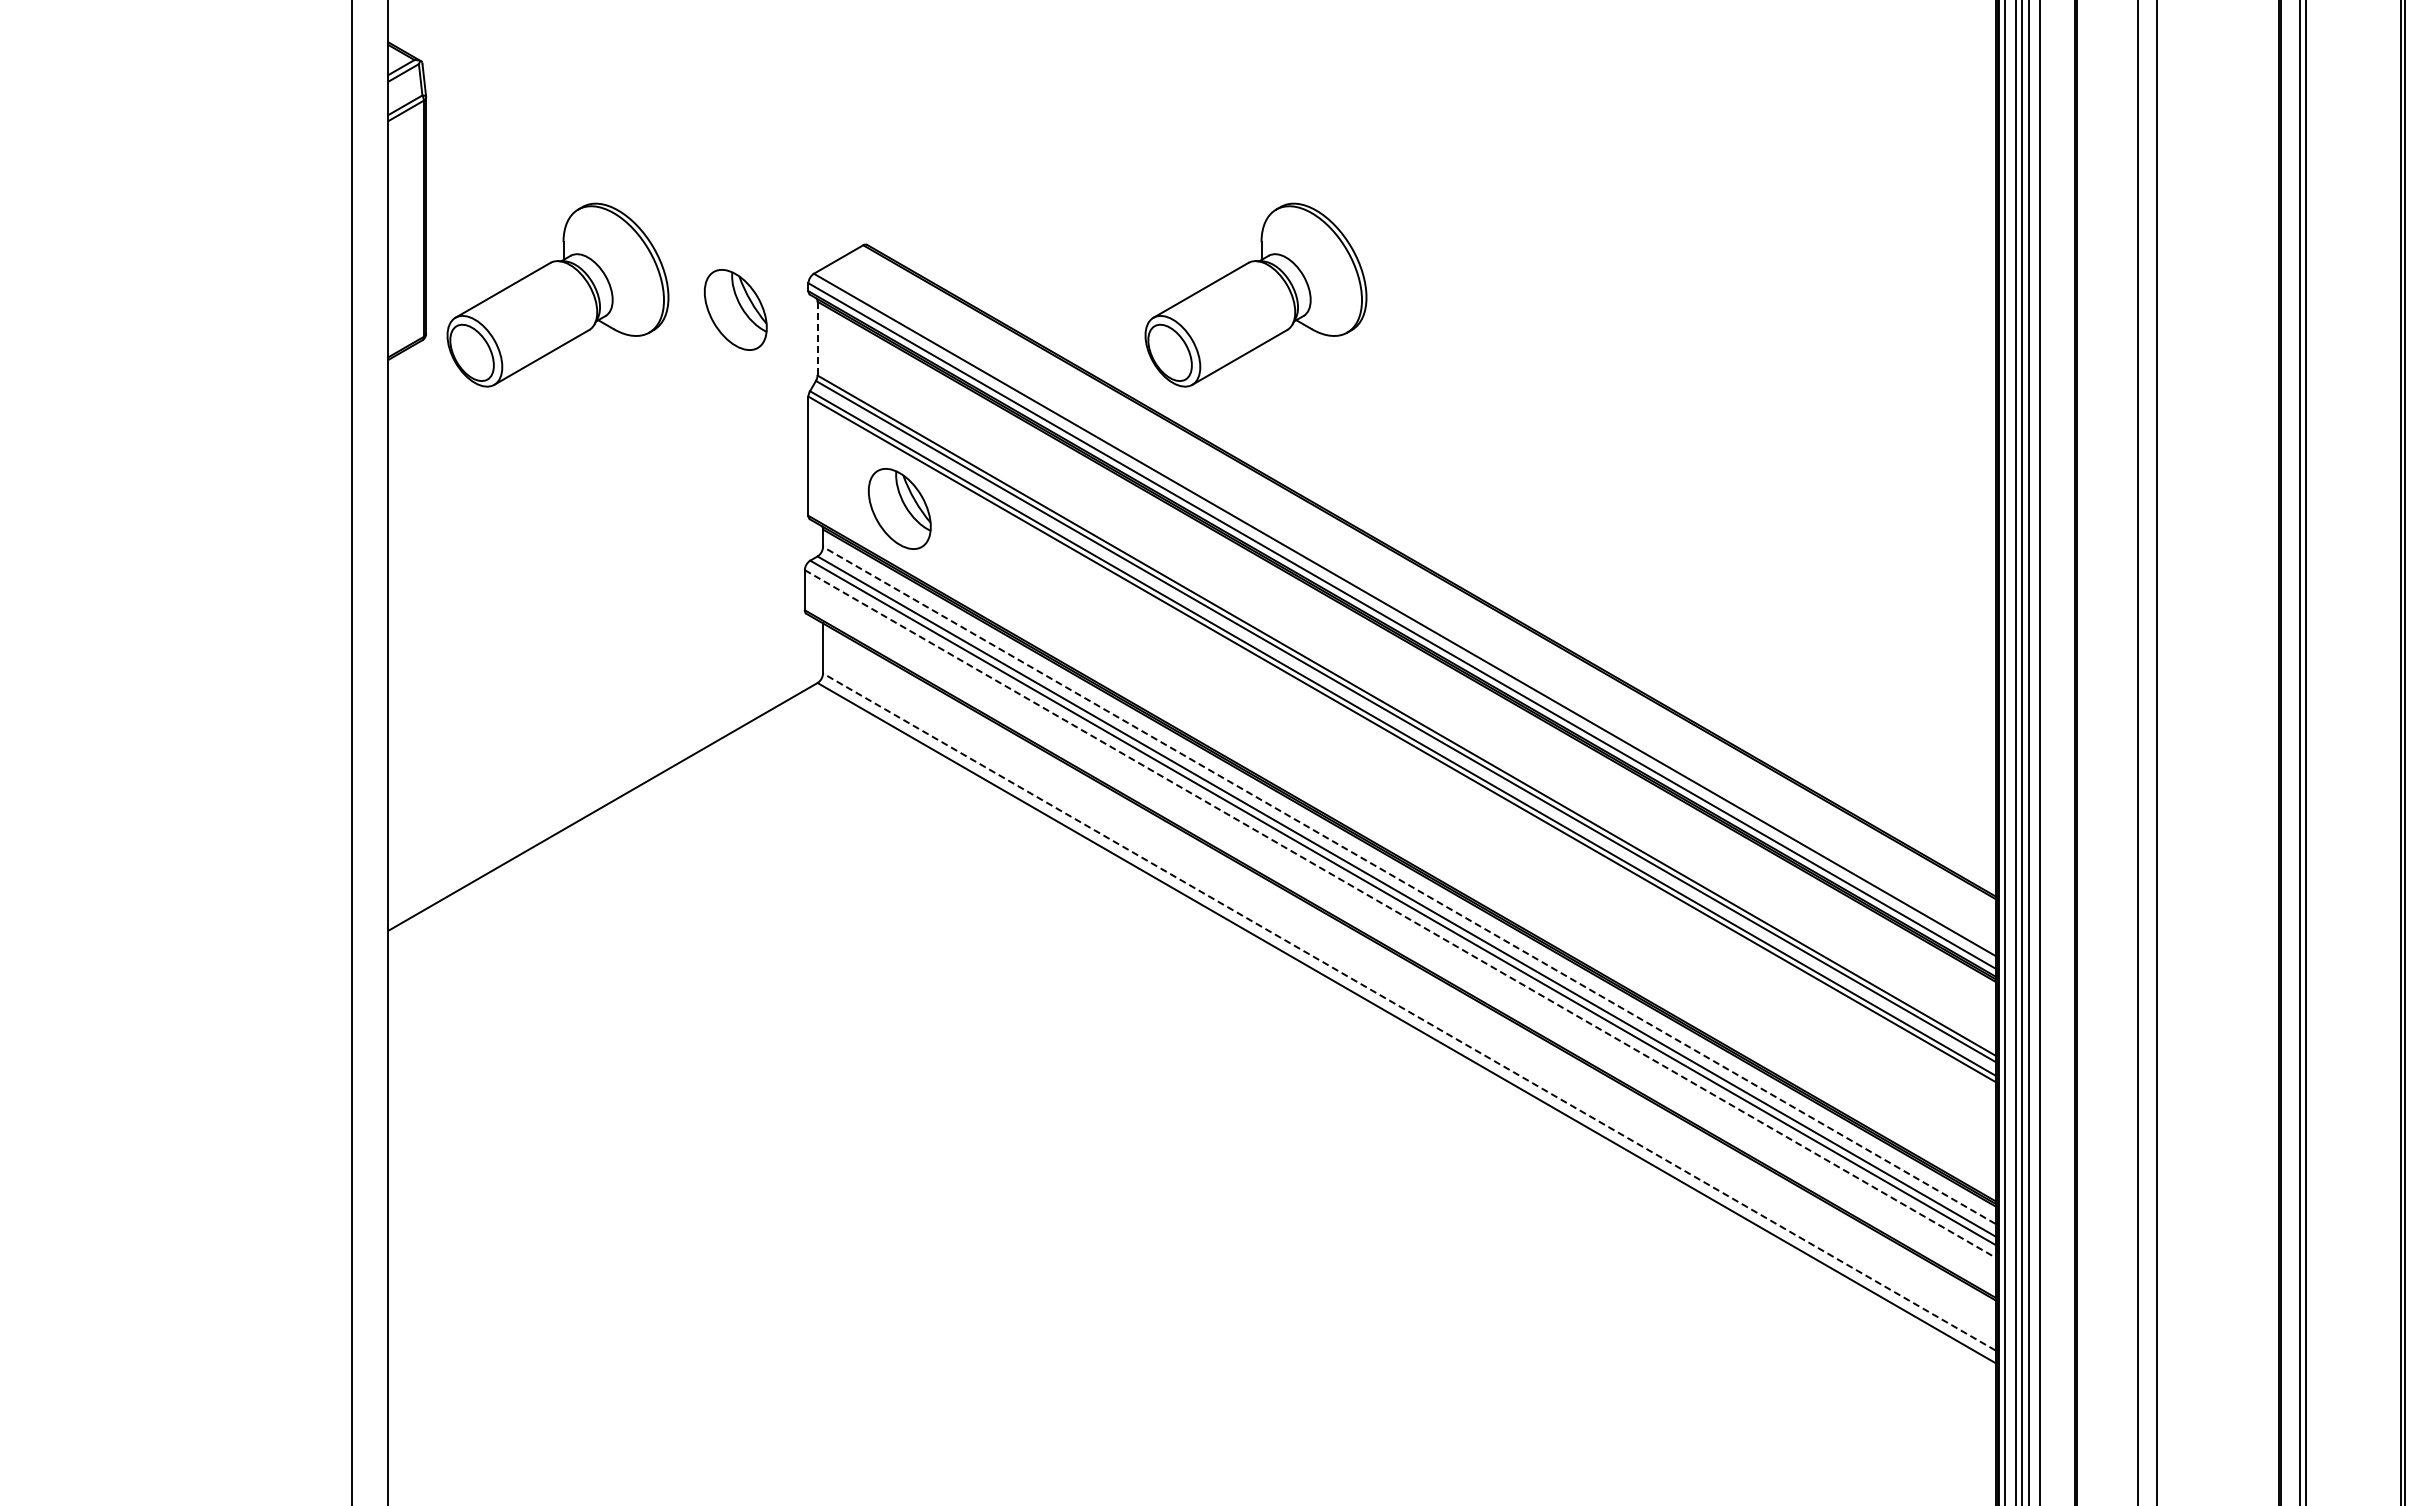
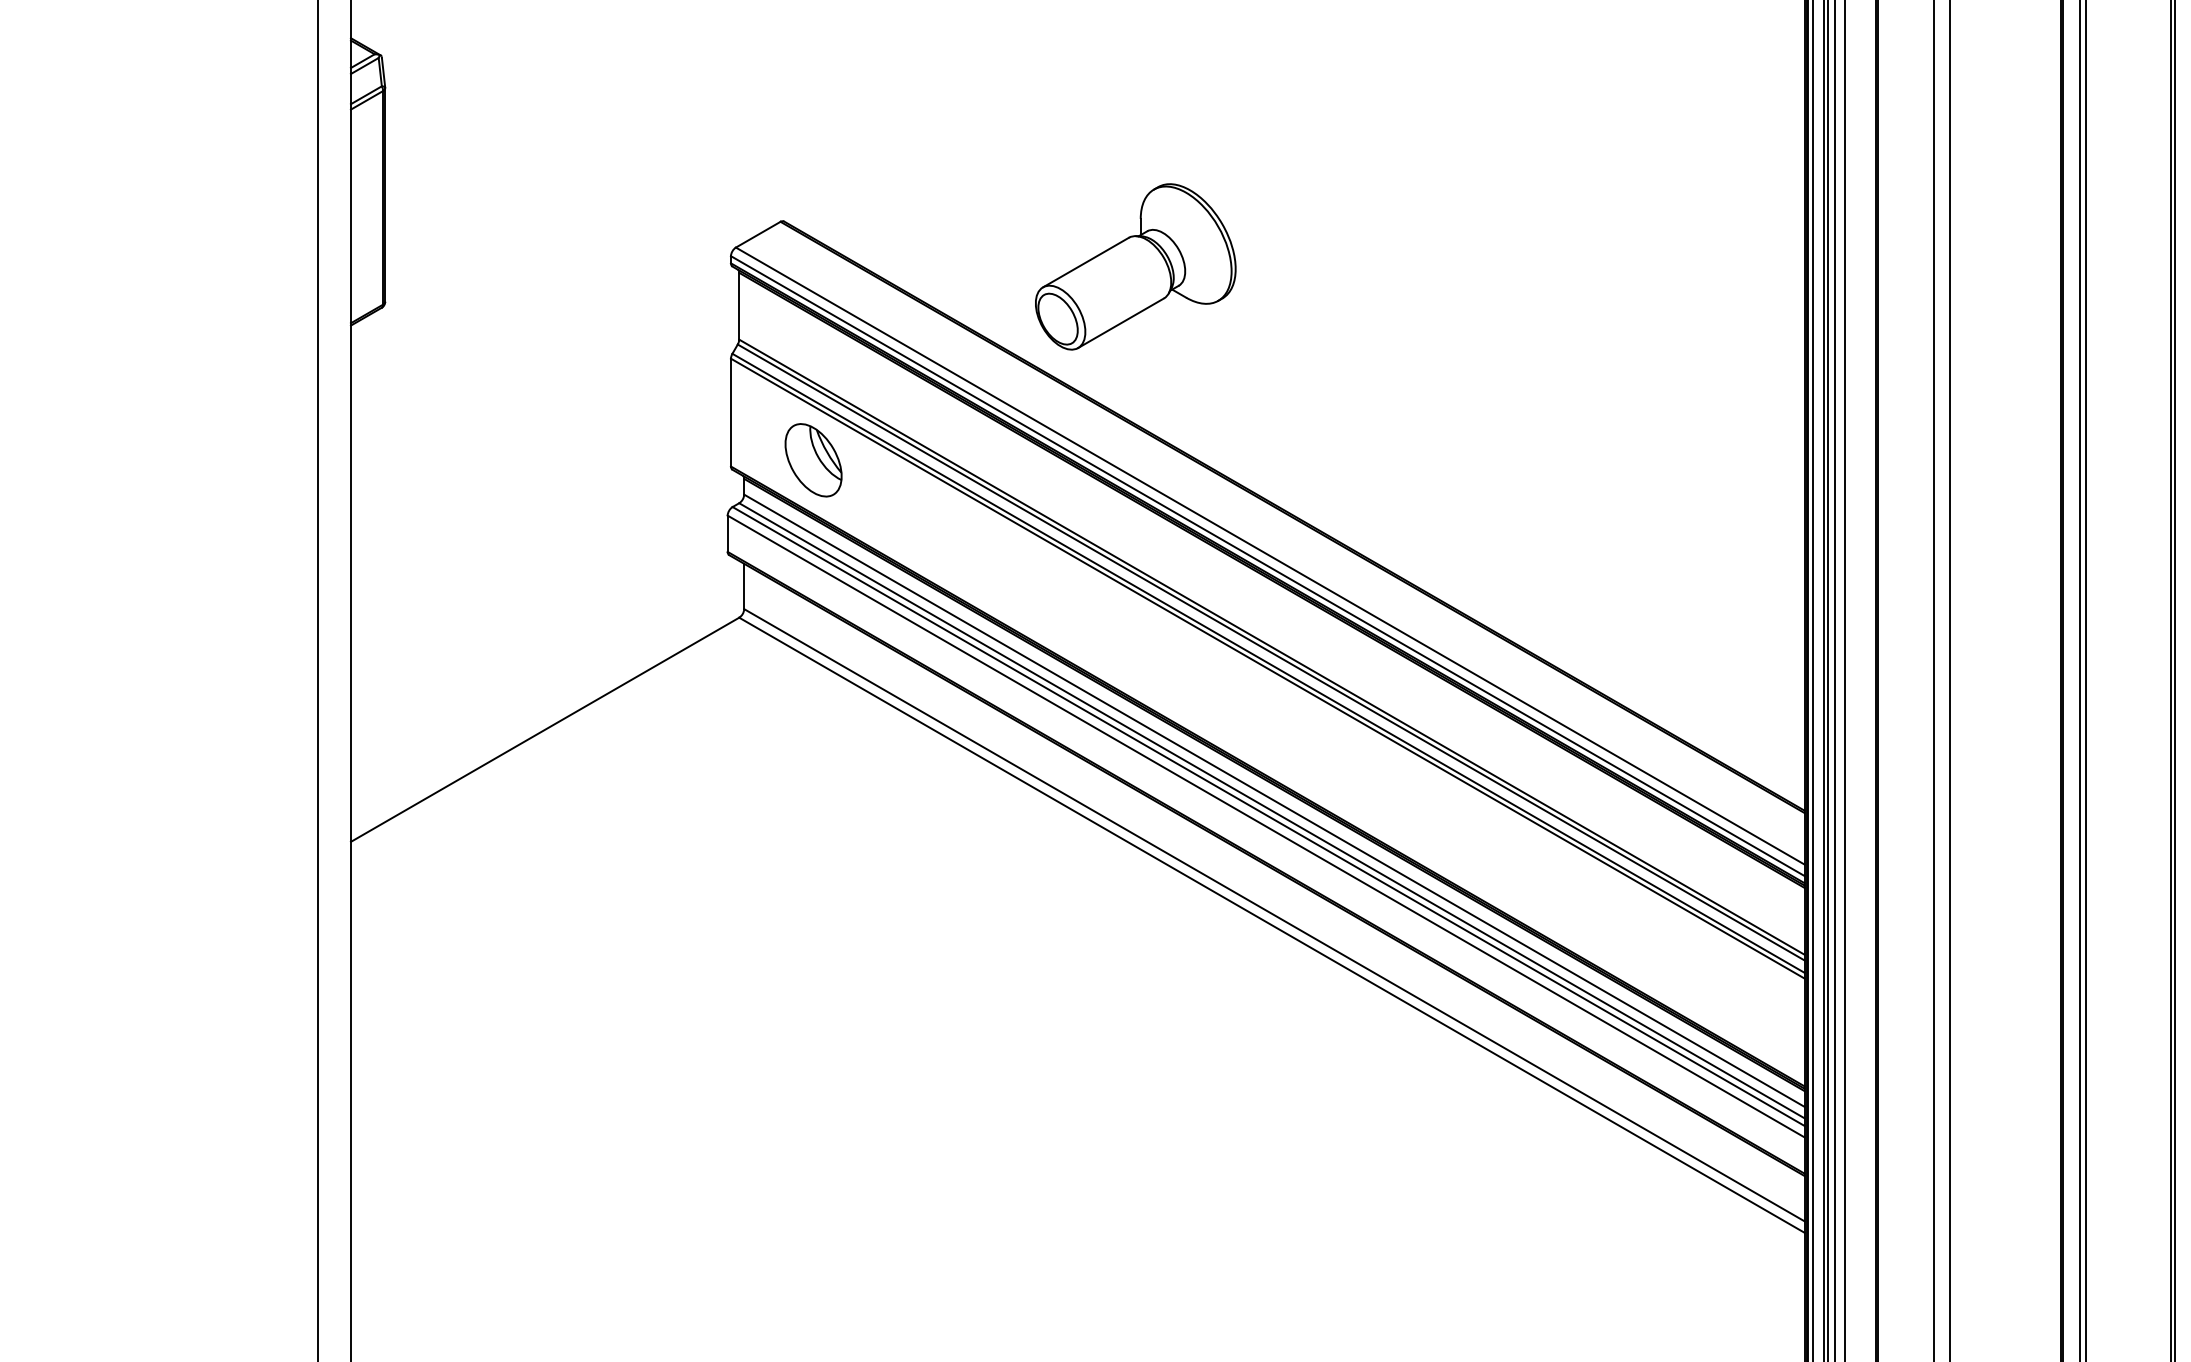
part: (557, 294) -> (504, 266), removed
part: (735, 309) -> (665, 279), removed
line: (817, 338) -> (739, 306), dashed -> solid
line: (1409, 885) -> (1274, 800), dashed -> solid
line: (1400, 914) -> (1266, 827), dashed -> solid
line: (1409, 1011) -> (1274, 914), dashed -> solid

